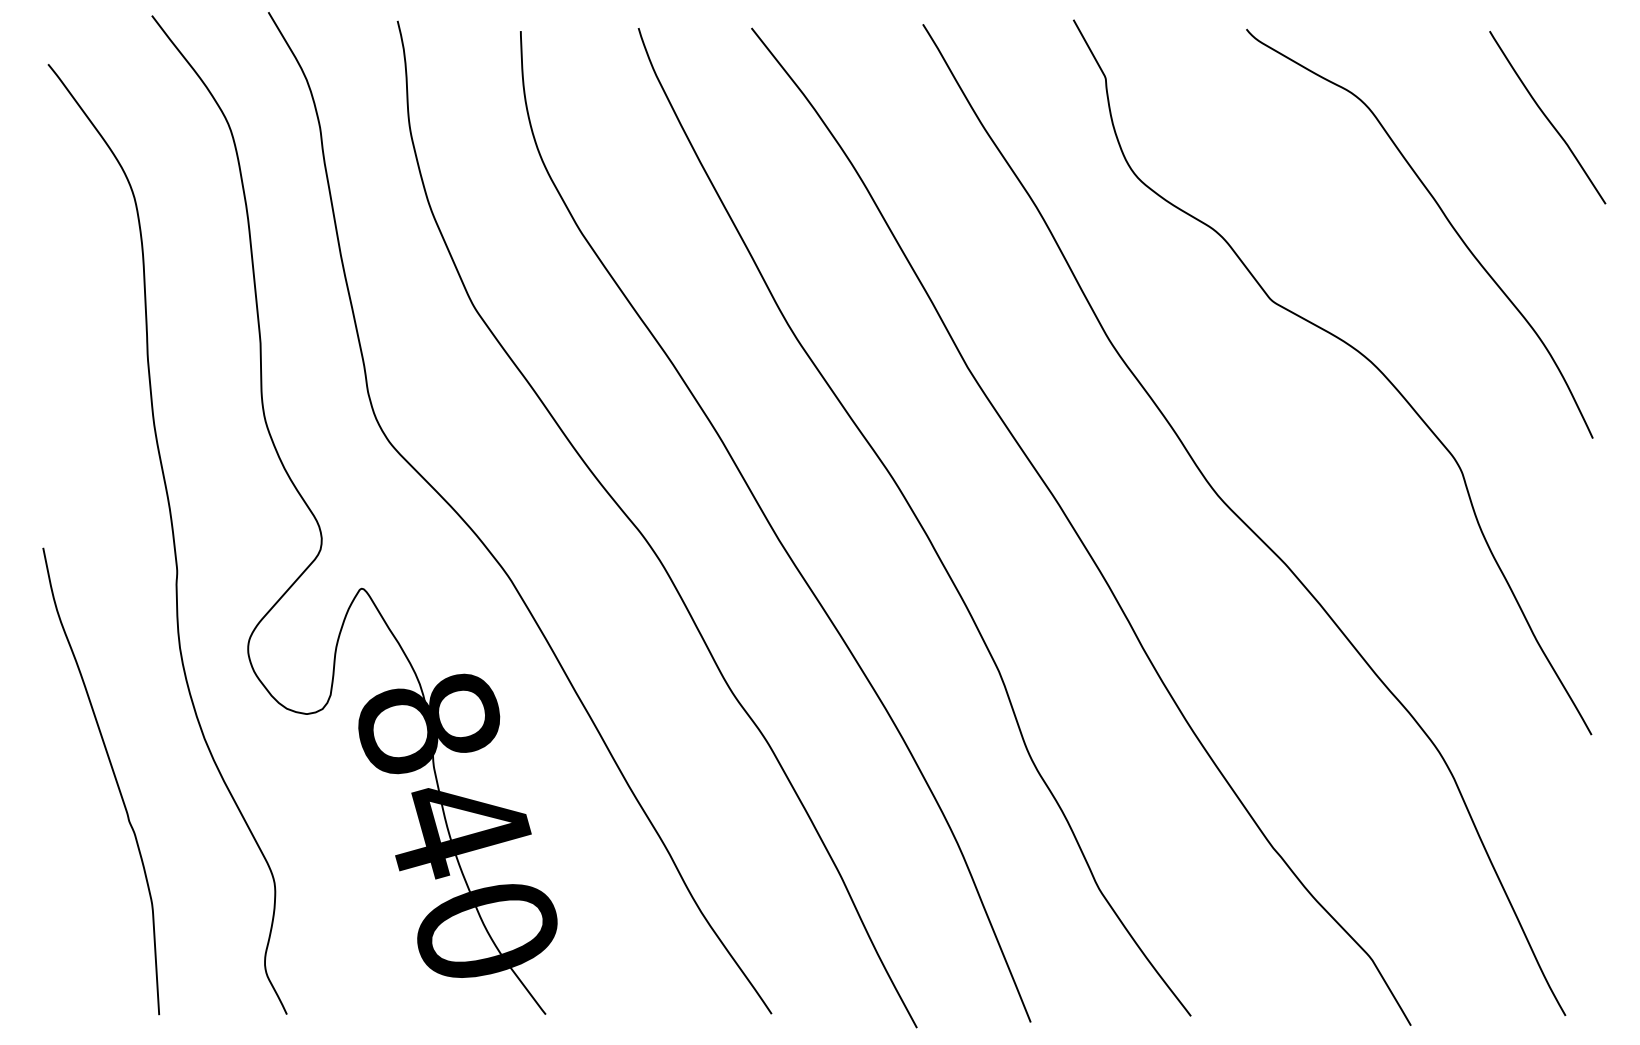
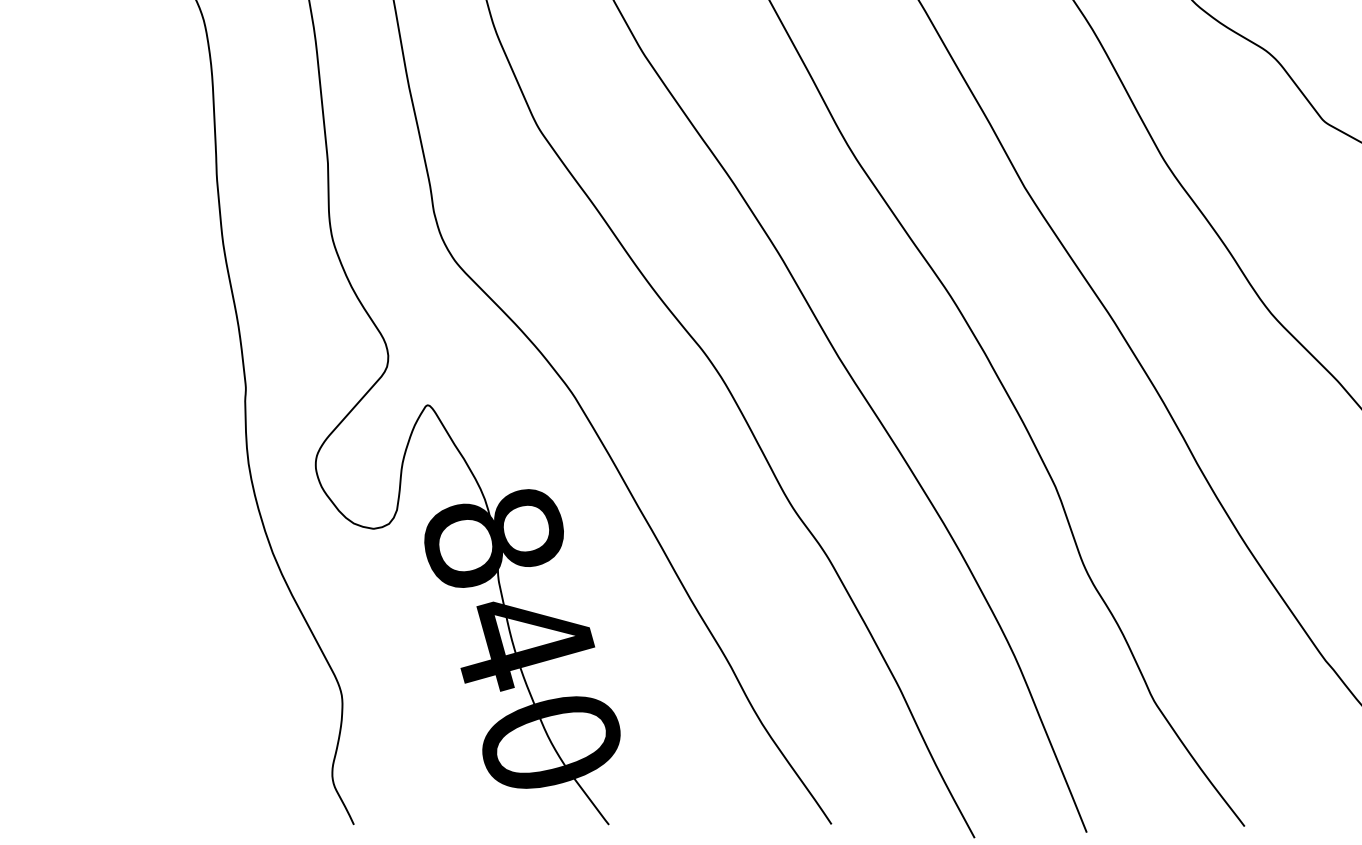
curve: (114, 778) -> (184, 592), removed

